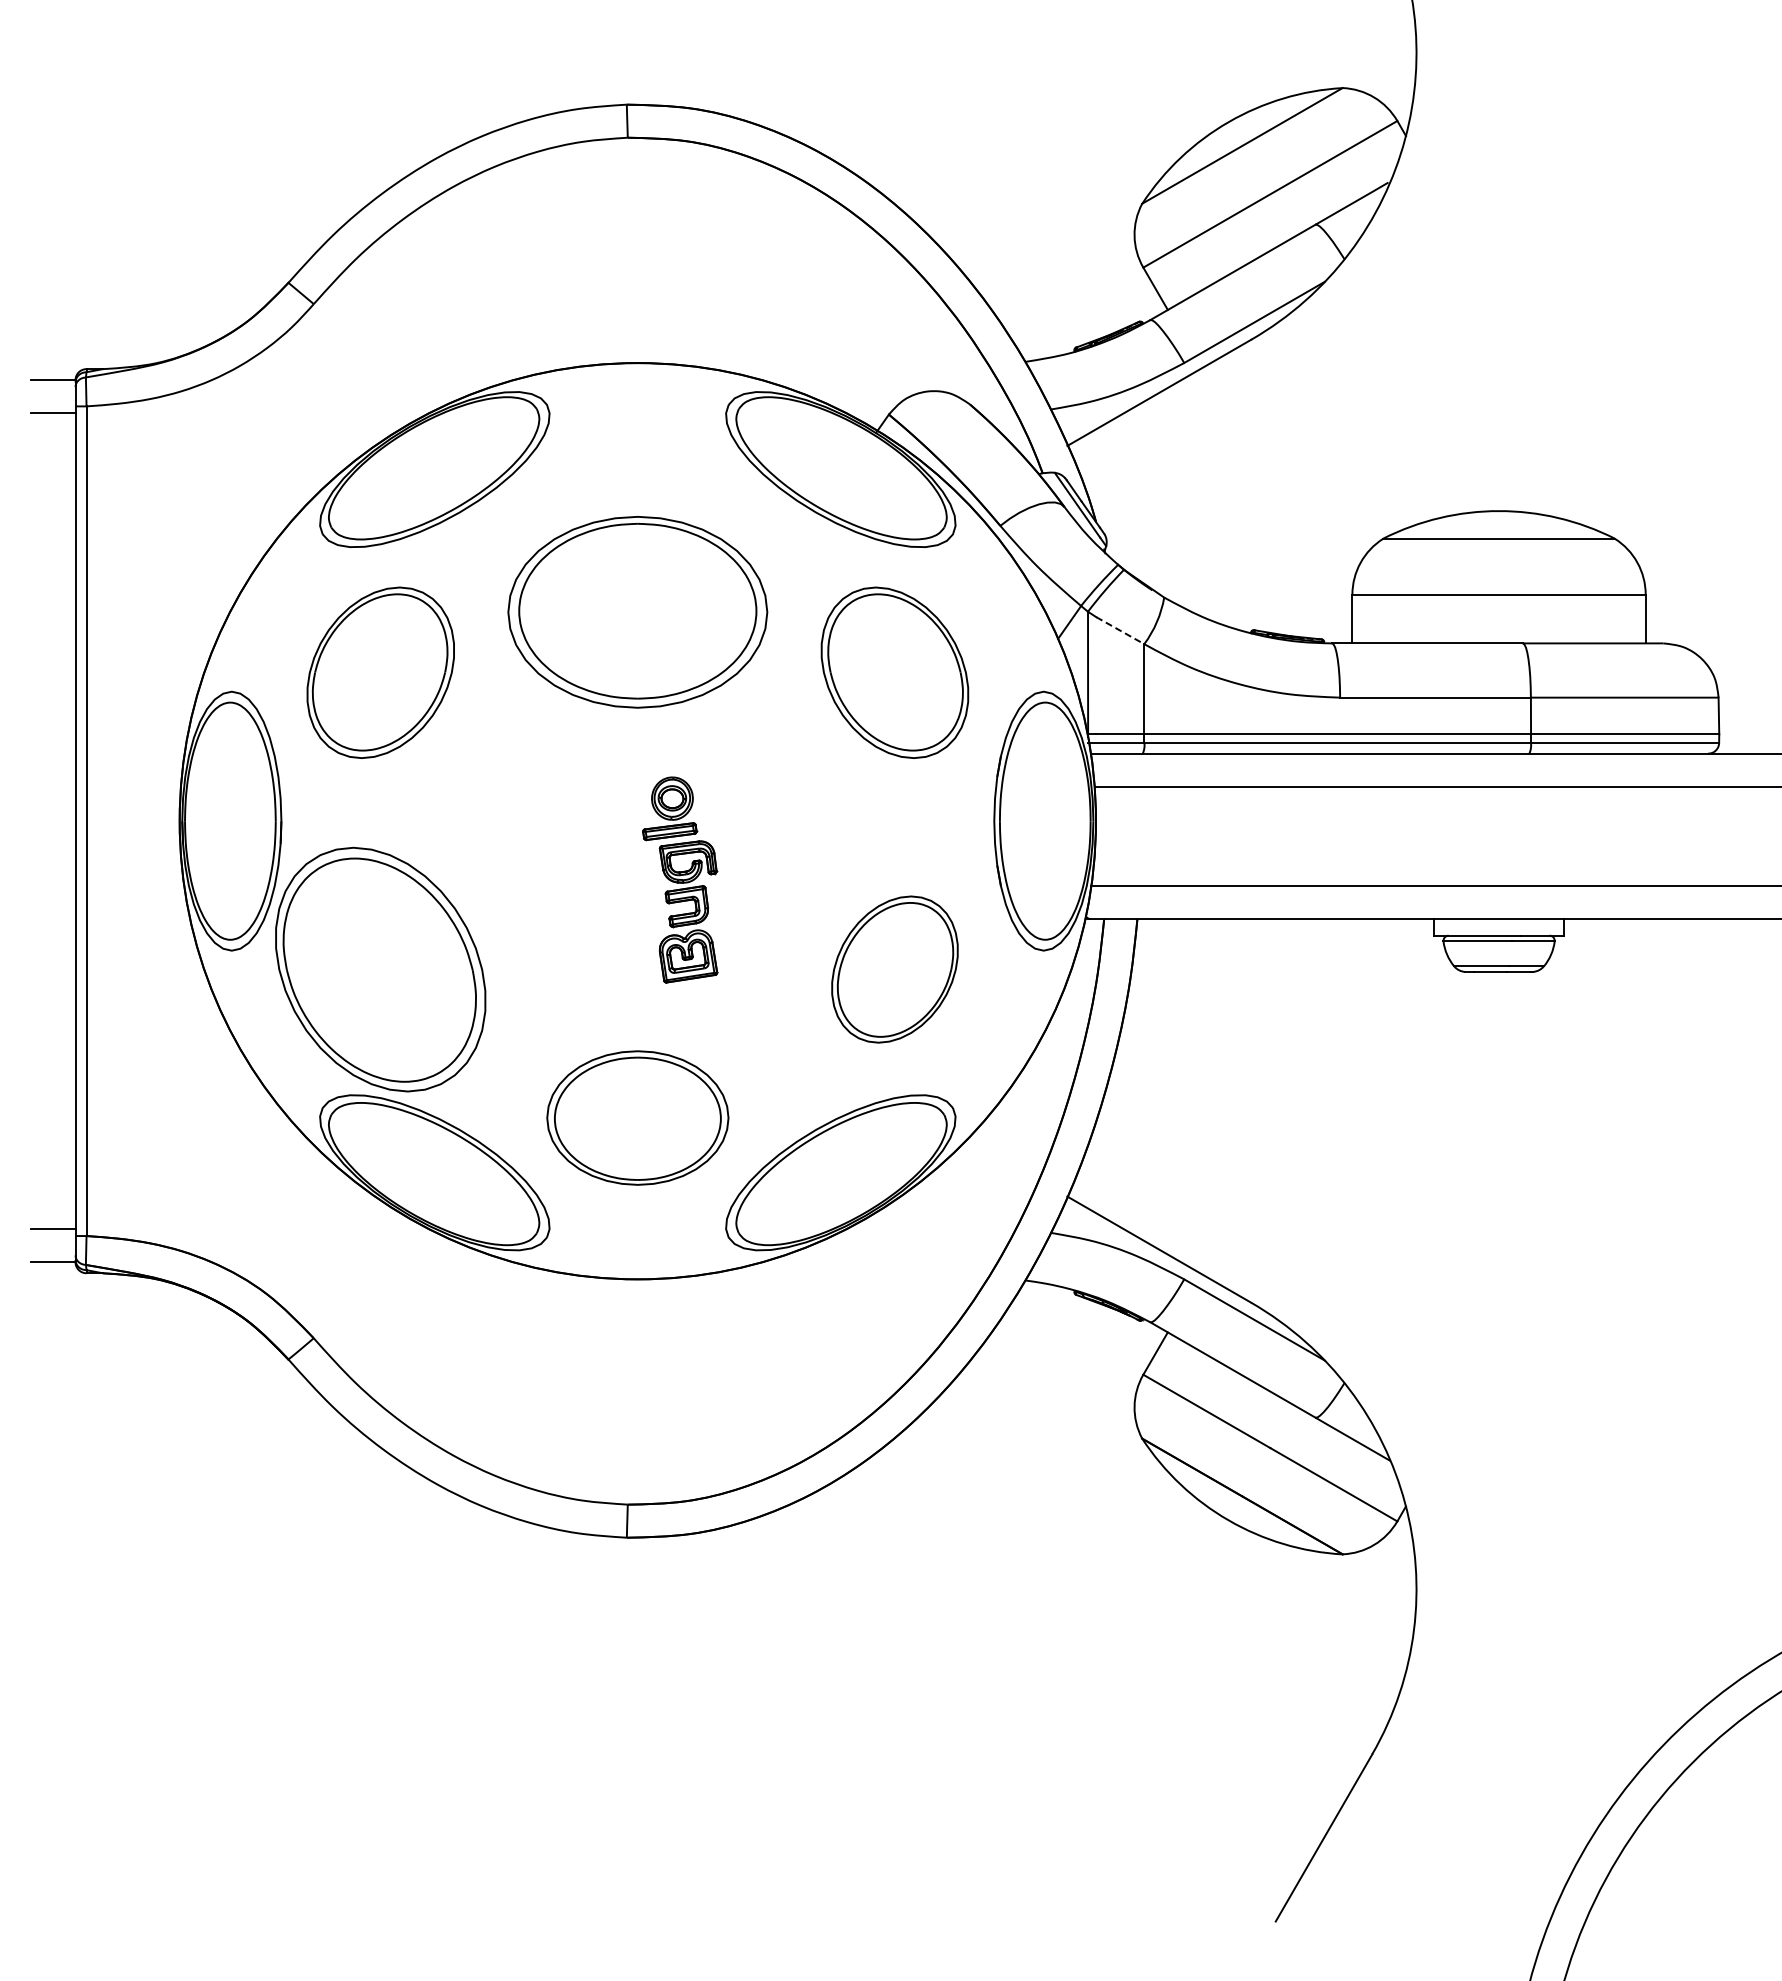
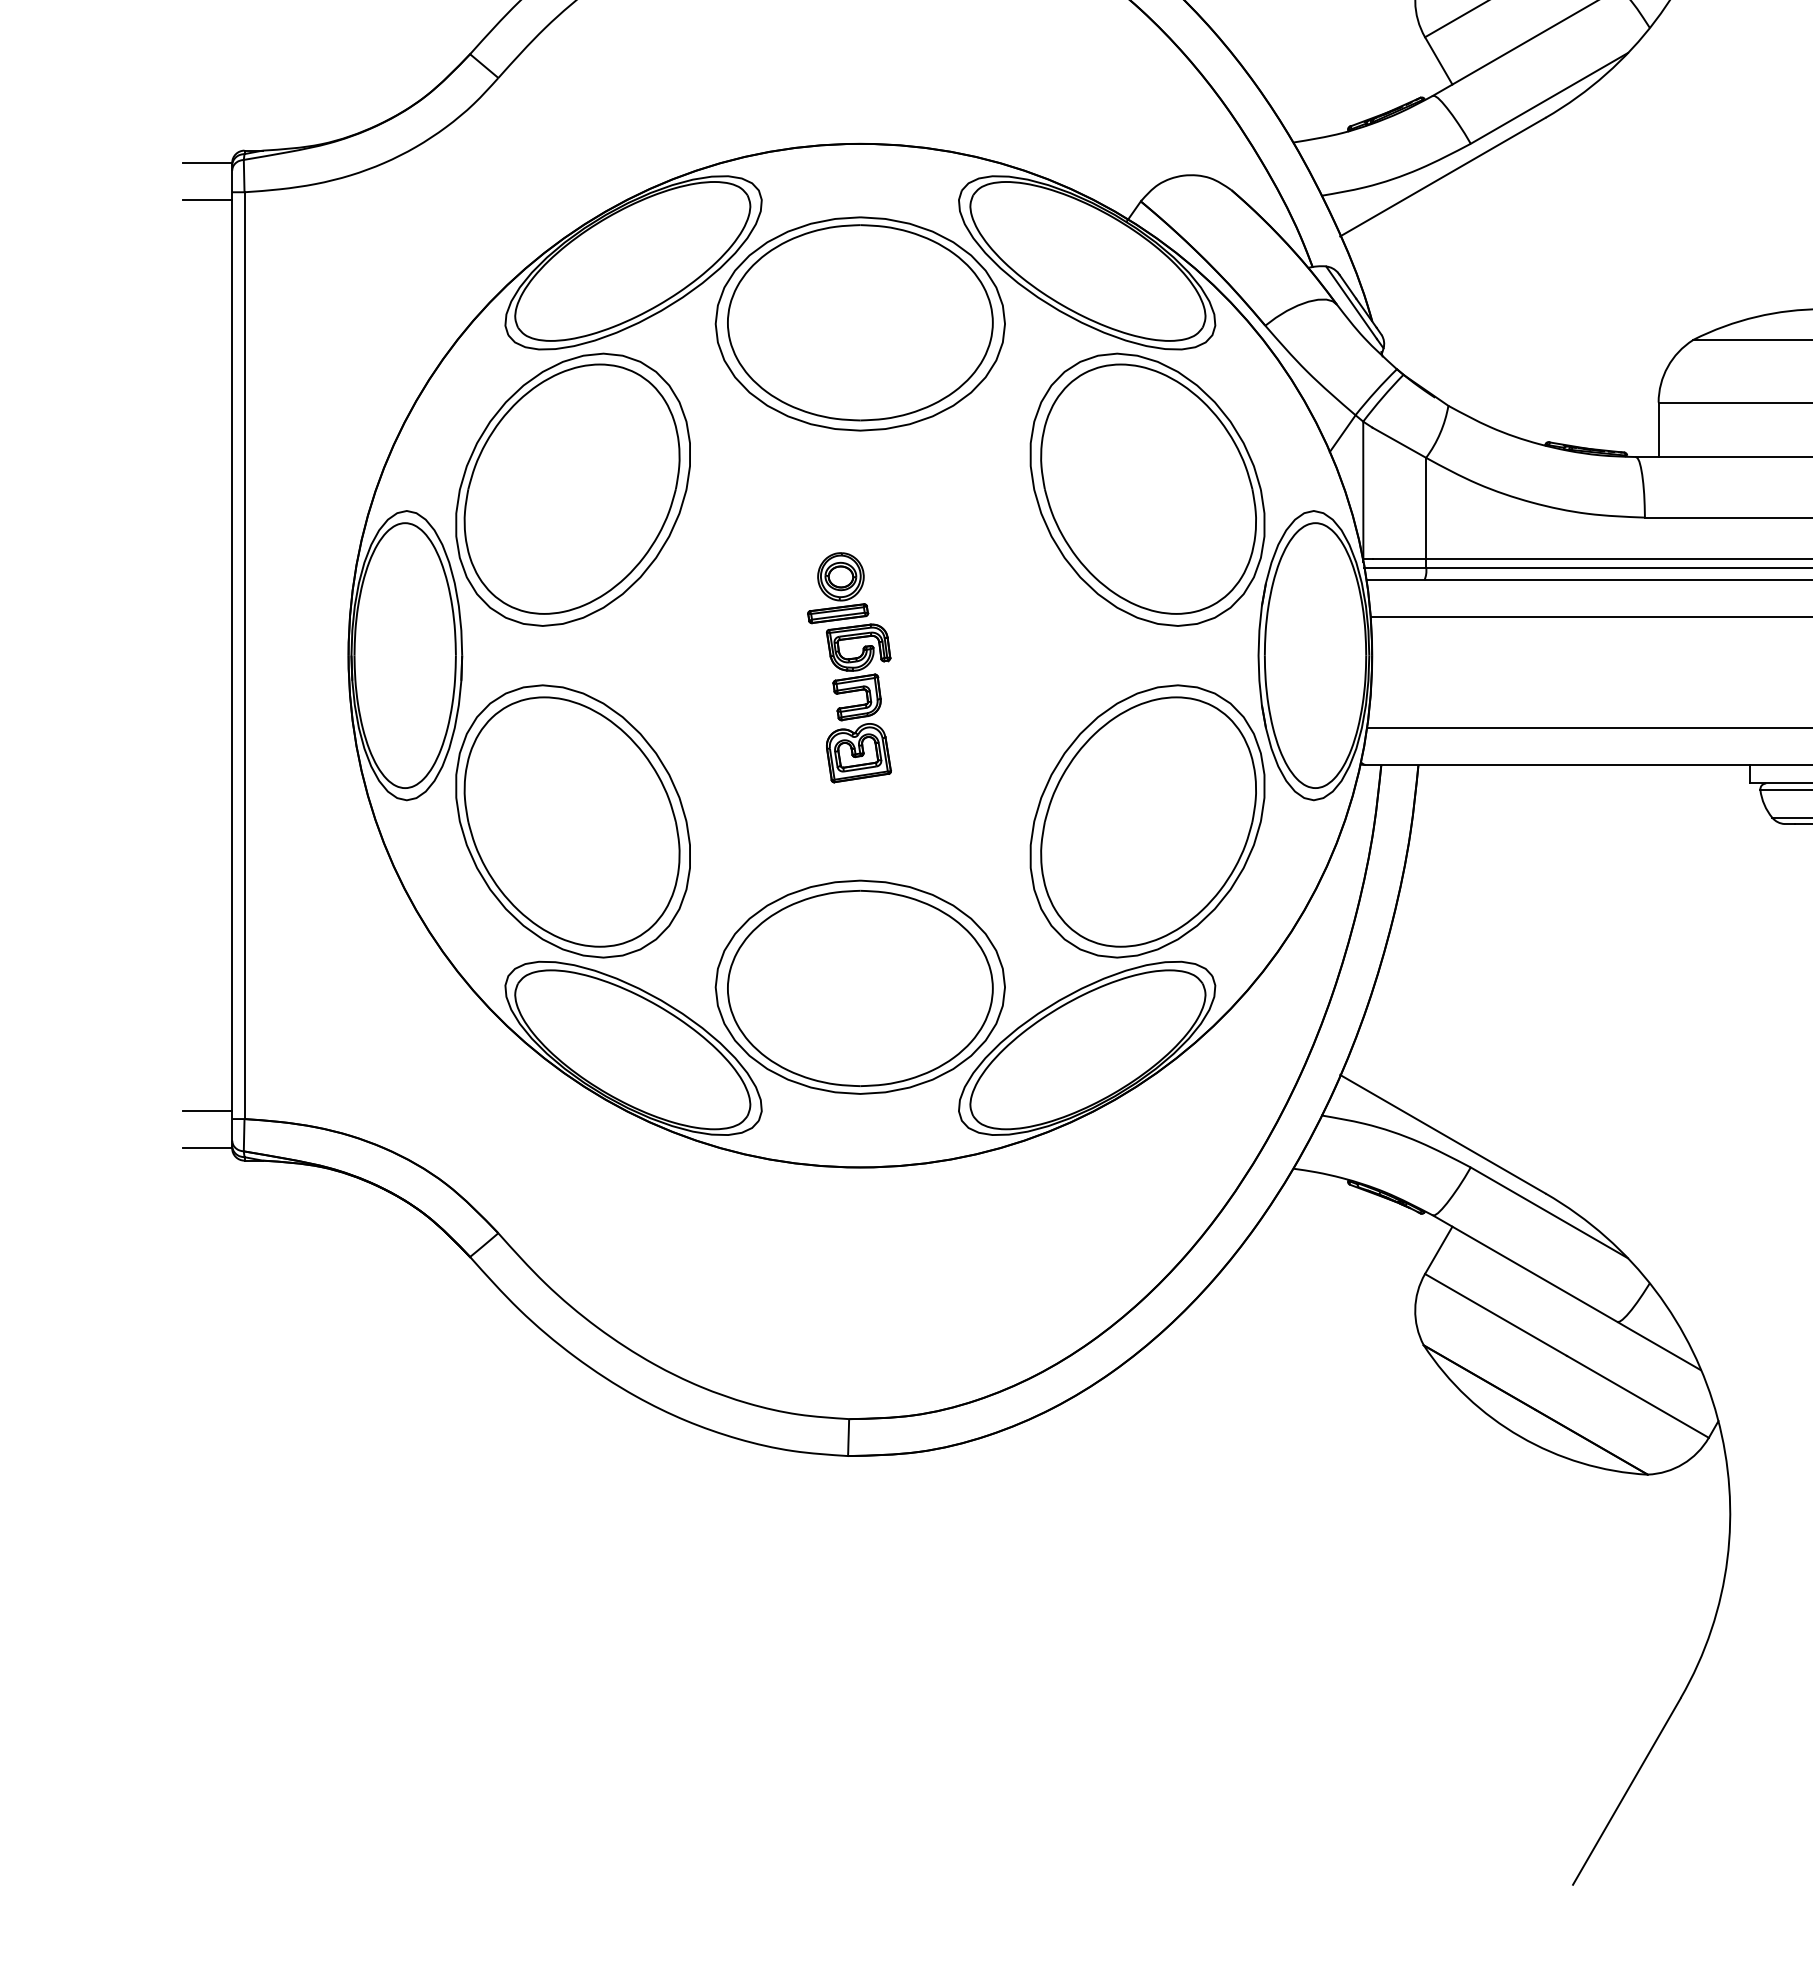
part: (637, 612) -> (859, 324), moved
line: (1120, 630) -> (1399, 442), dashed -> solid
part: (380, 672) -> (572, 489), size x1.43
part: (894, 672) -> (1147, 489), size x1.43
part: (680, 879) -> (849, 667), moved
part: (894, 969) -> (1147, 821), size x1.67
part: (637, 1117) -> (859, 986), size x1.43

